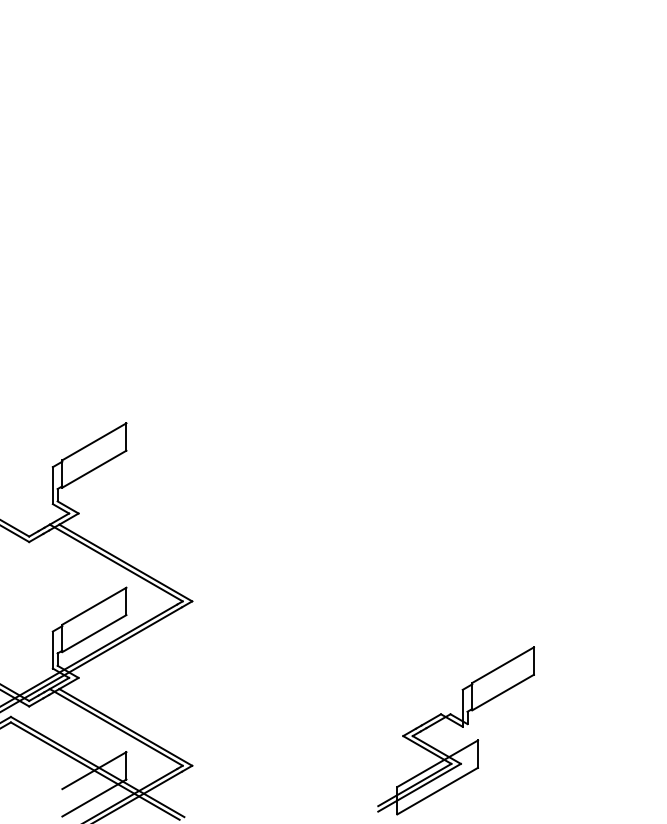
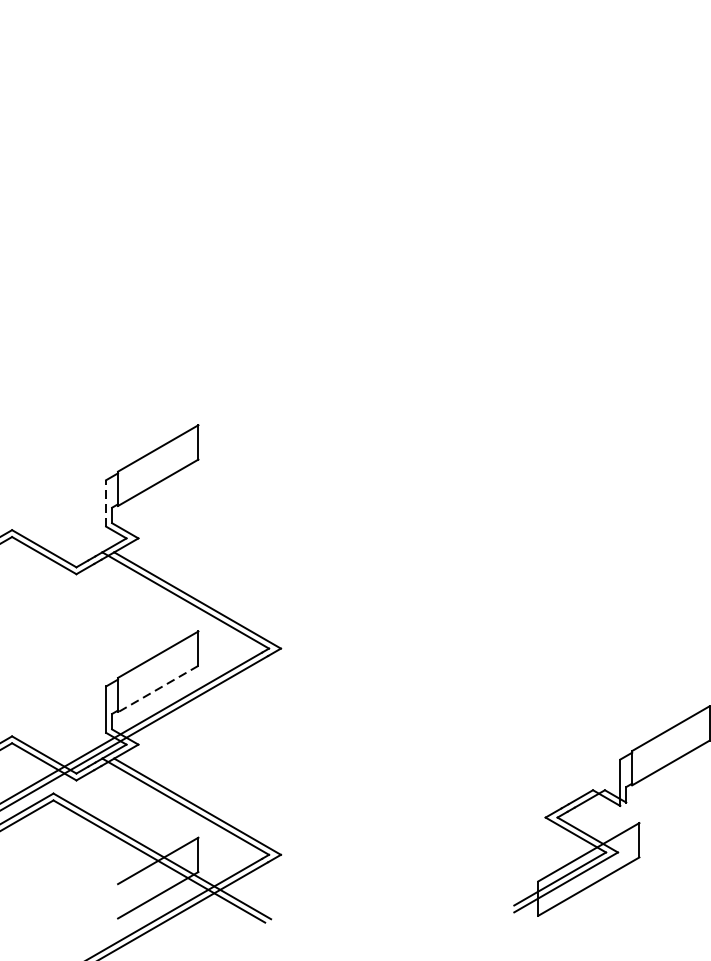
line: (52, 485) -> (105, 503), solid -> dashed
line: (94, 633) -> (158, 688), solid -> dashed

